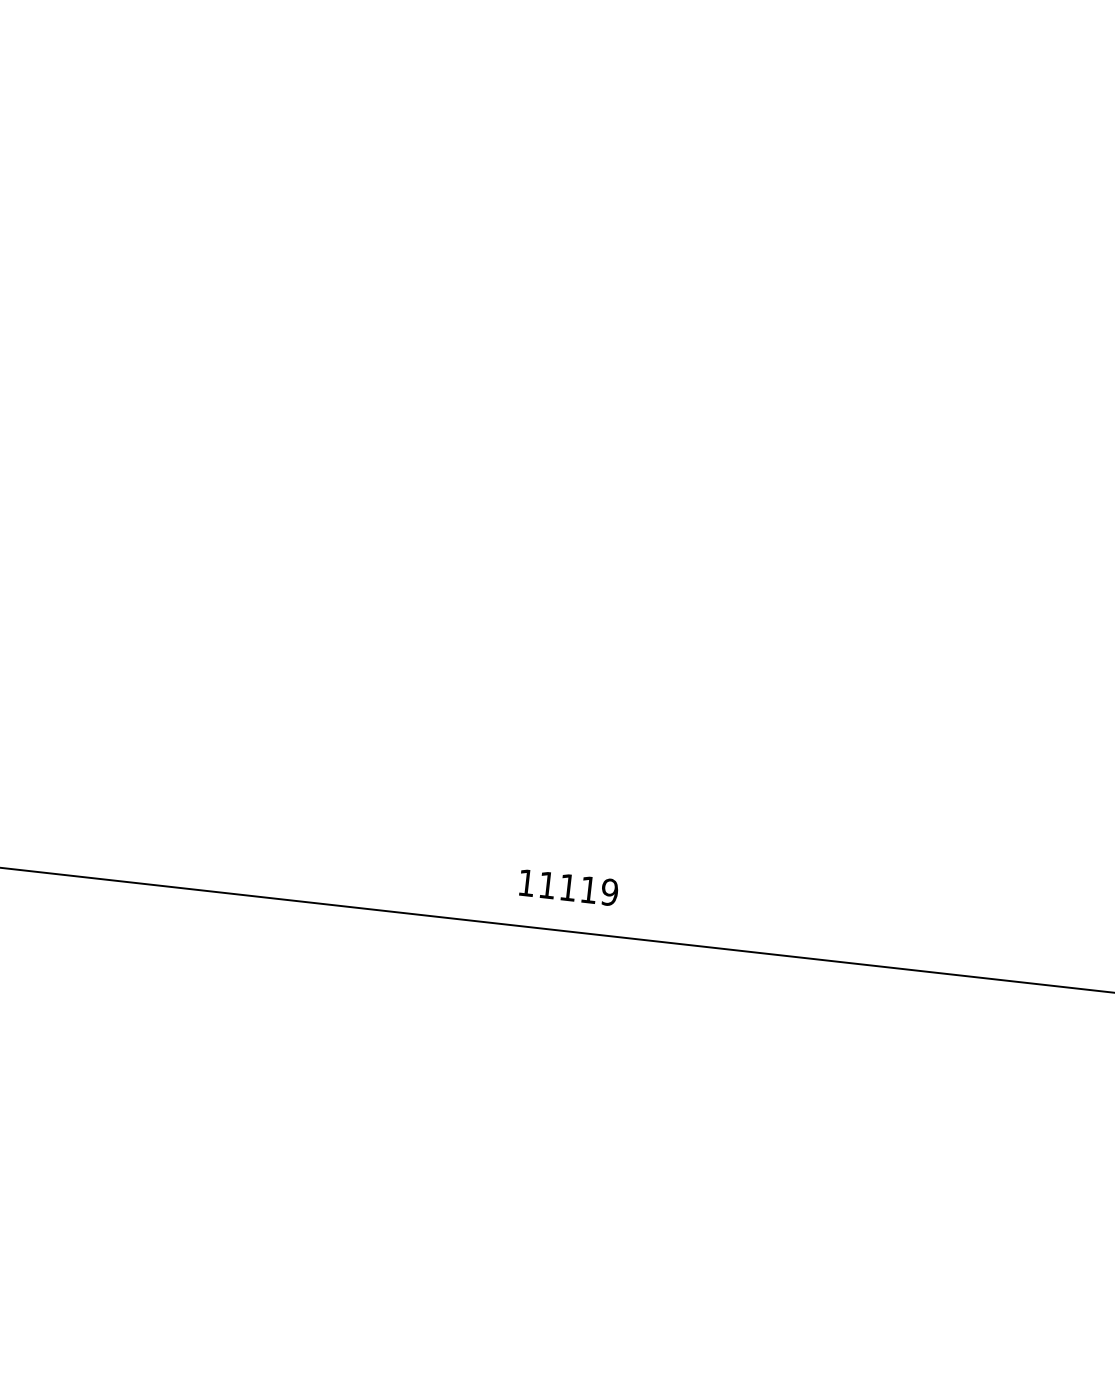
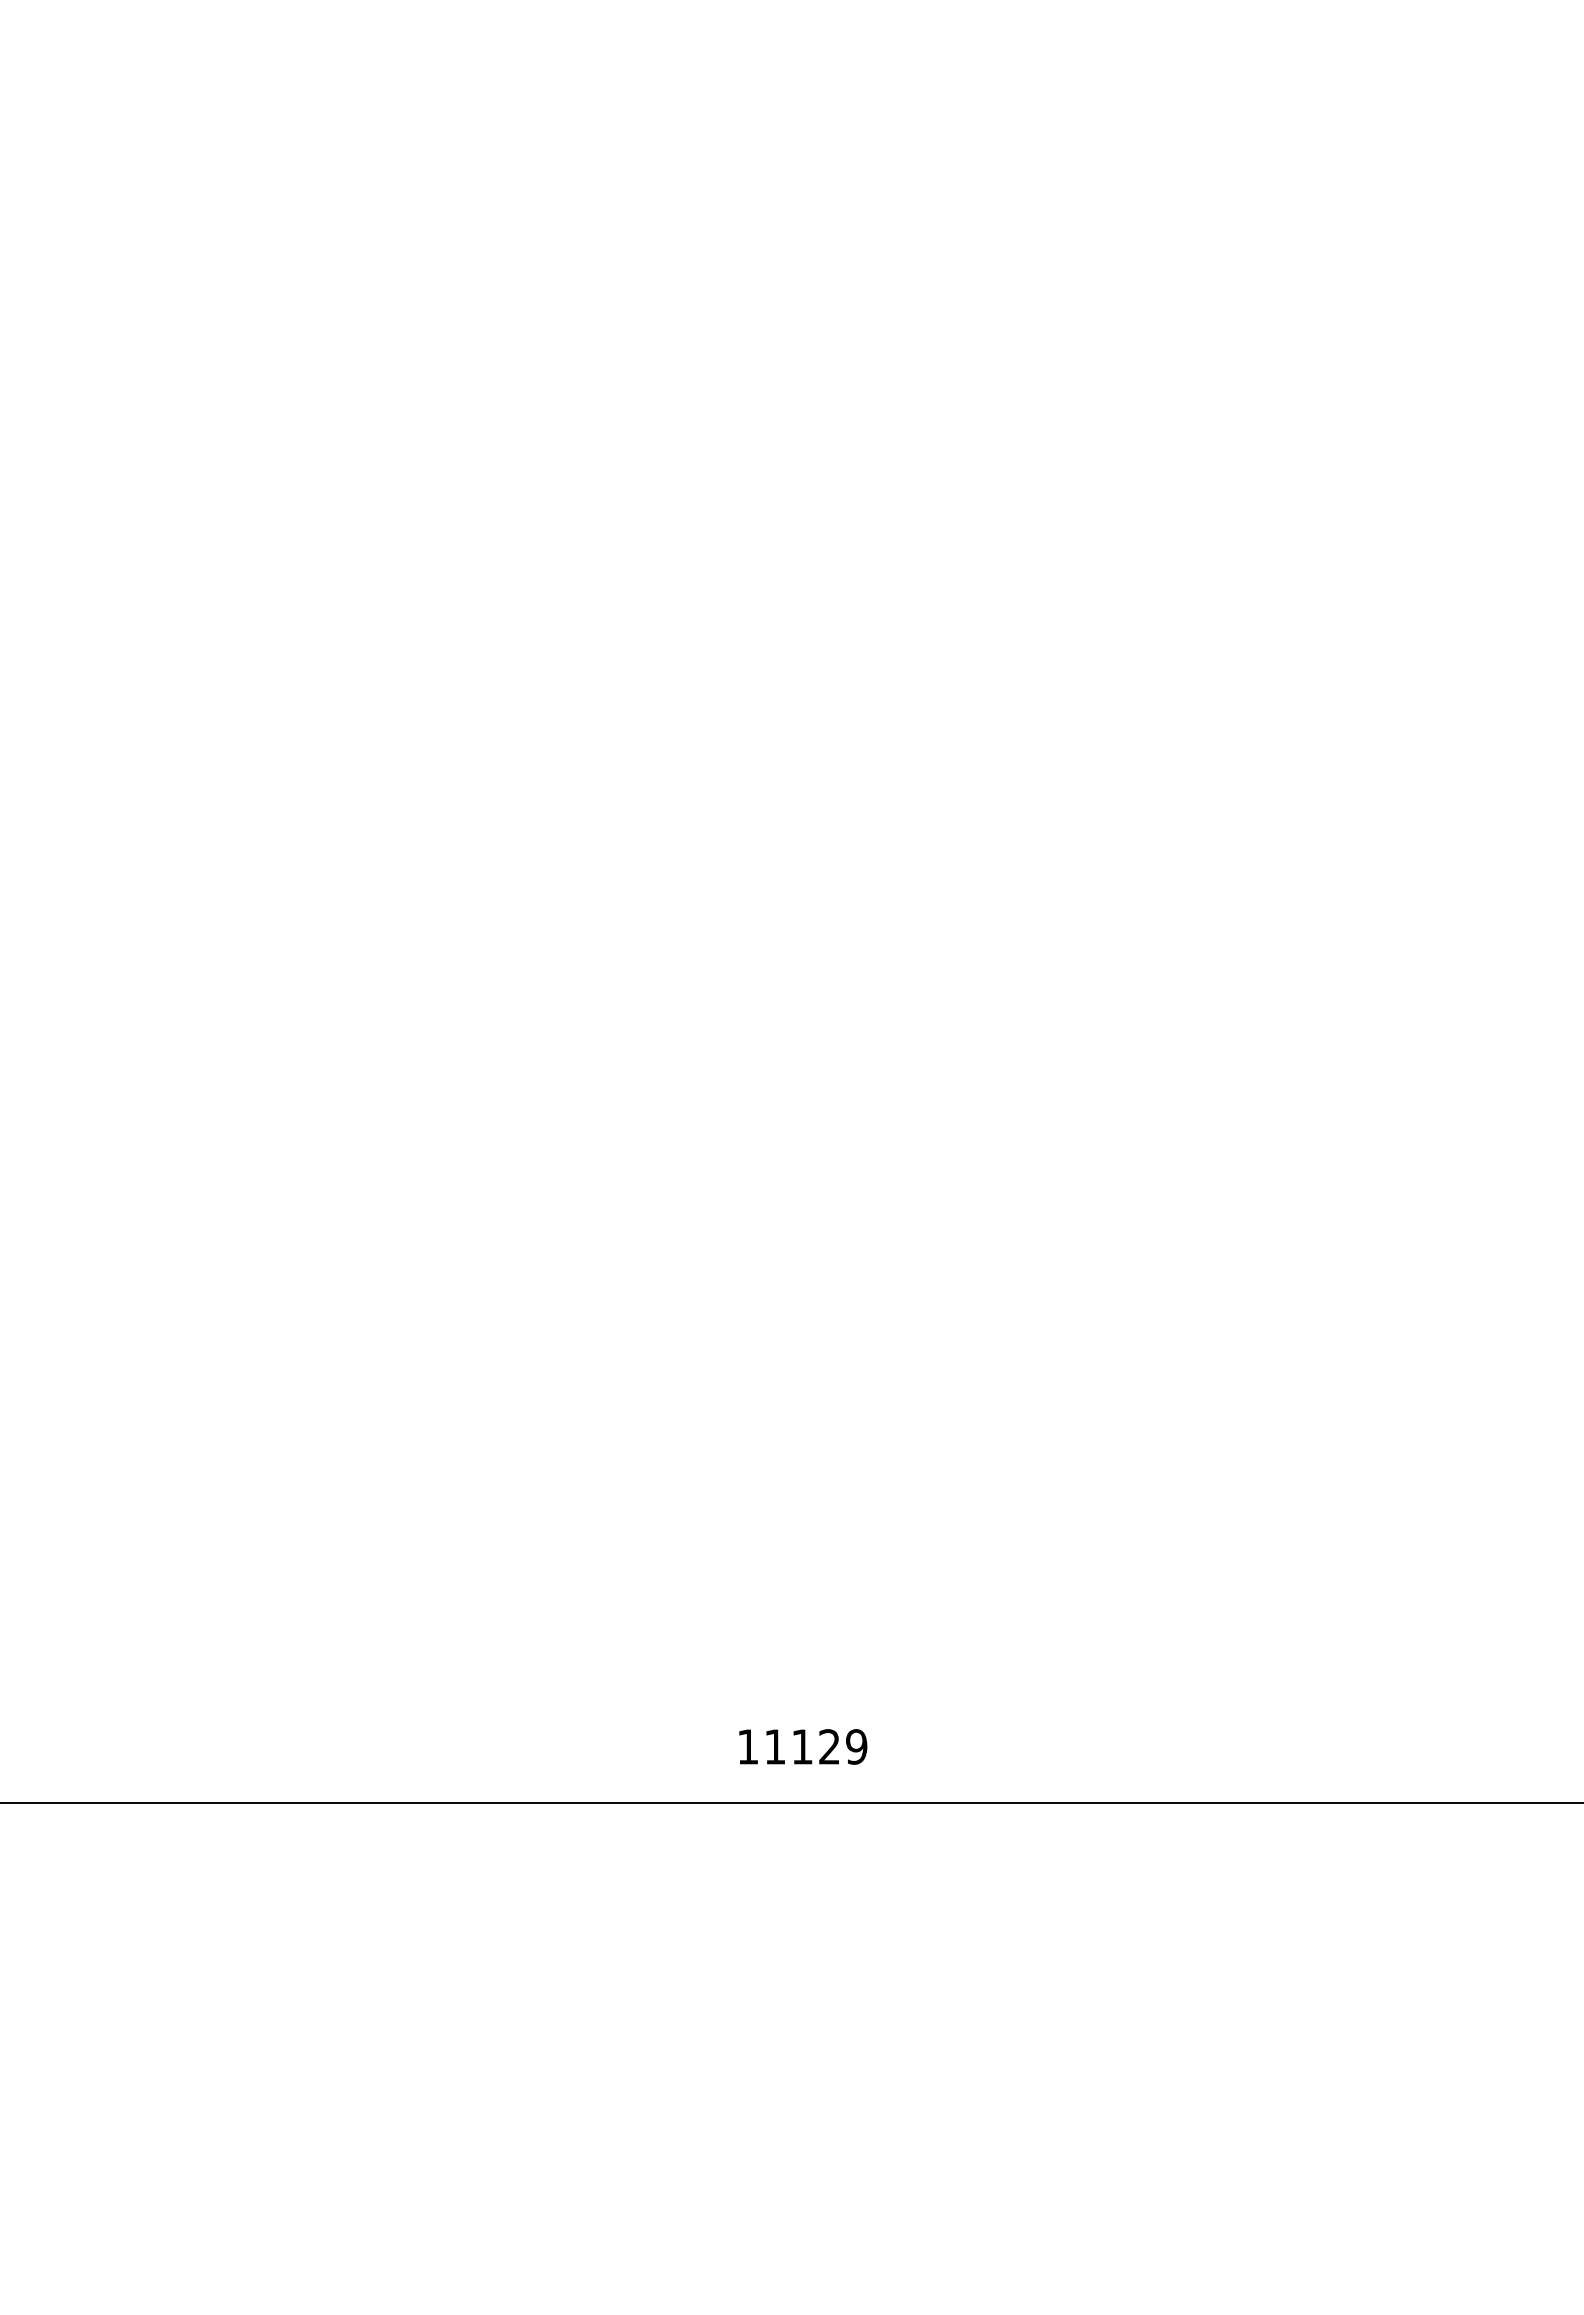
text: (588, 889) -> (829, 1746), 11119 -> 11129

